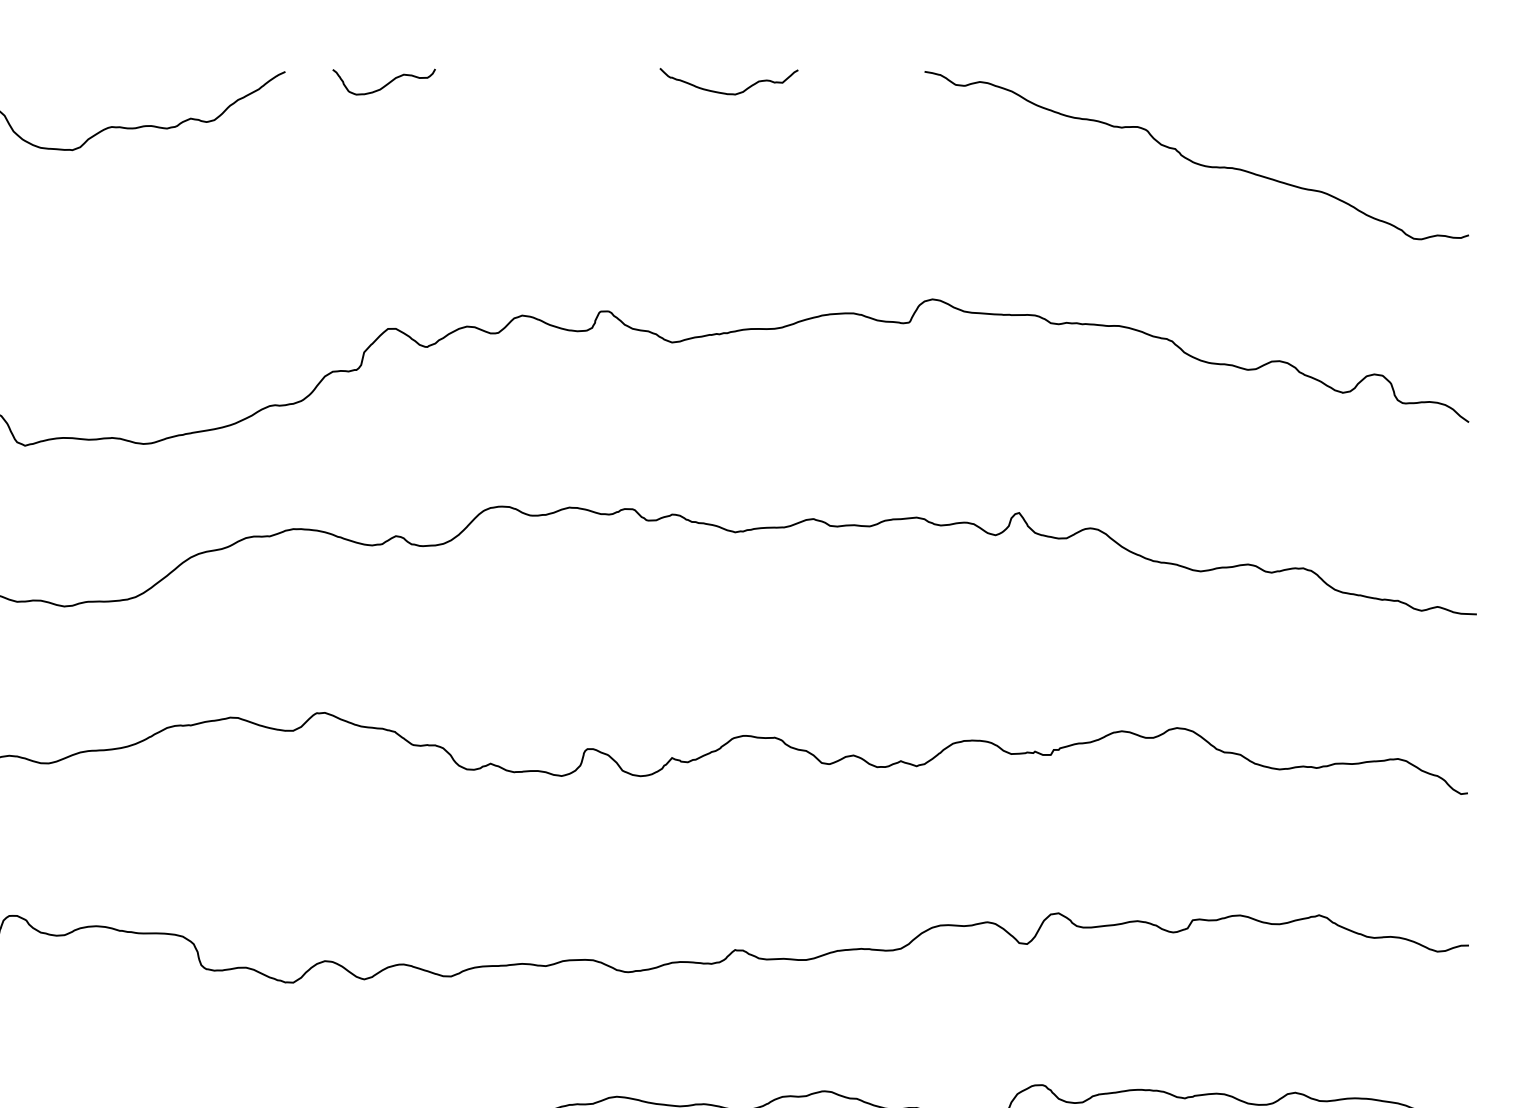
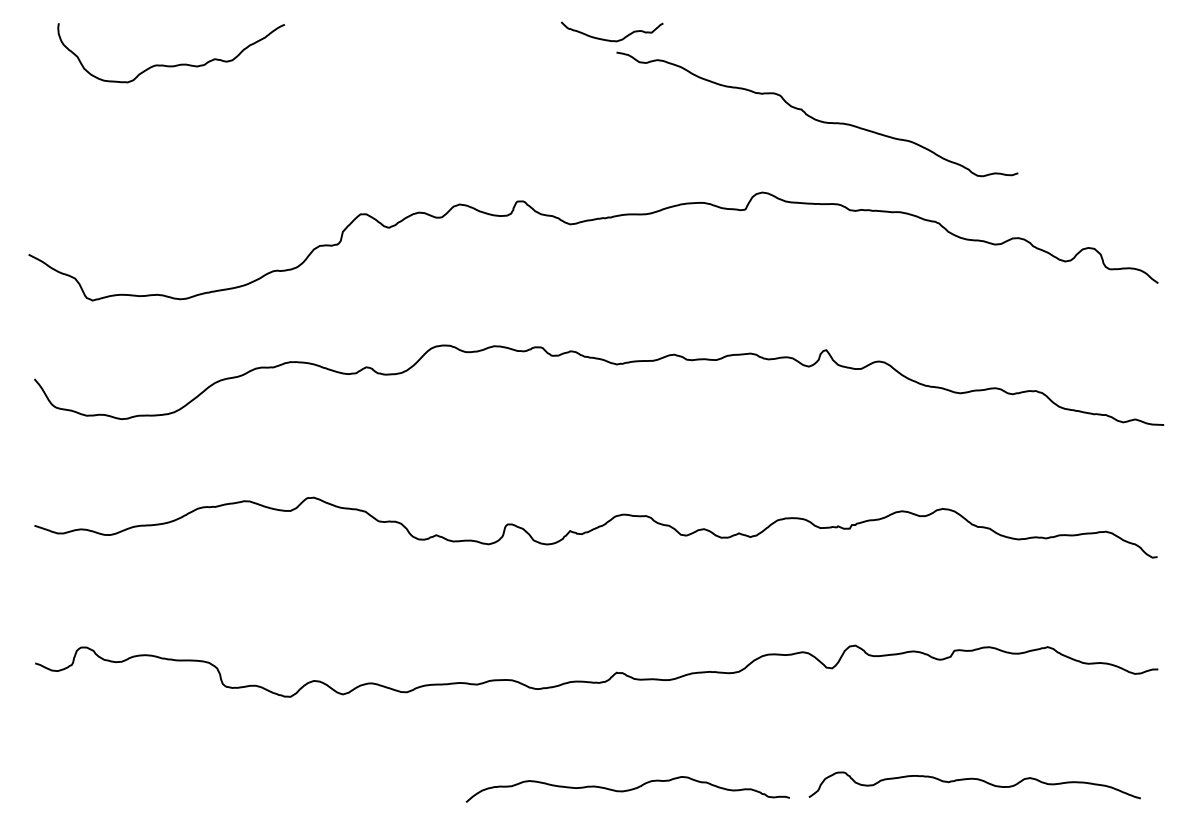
curve: (385, 83) -> (358, 33), removed
curve: (1194, 161) -> (815, 118), moved

